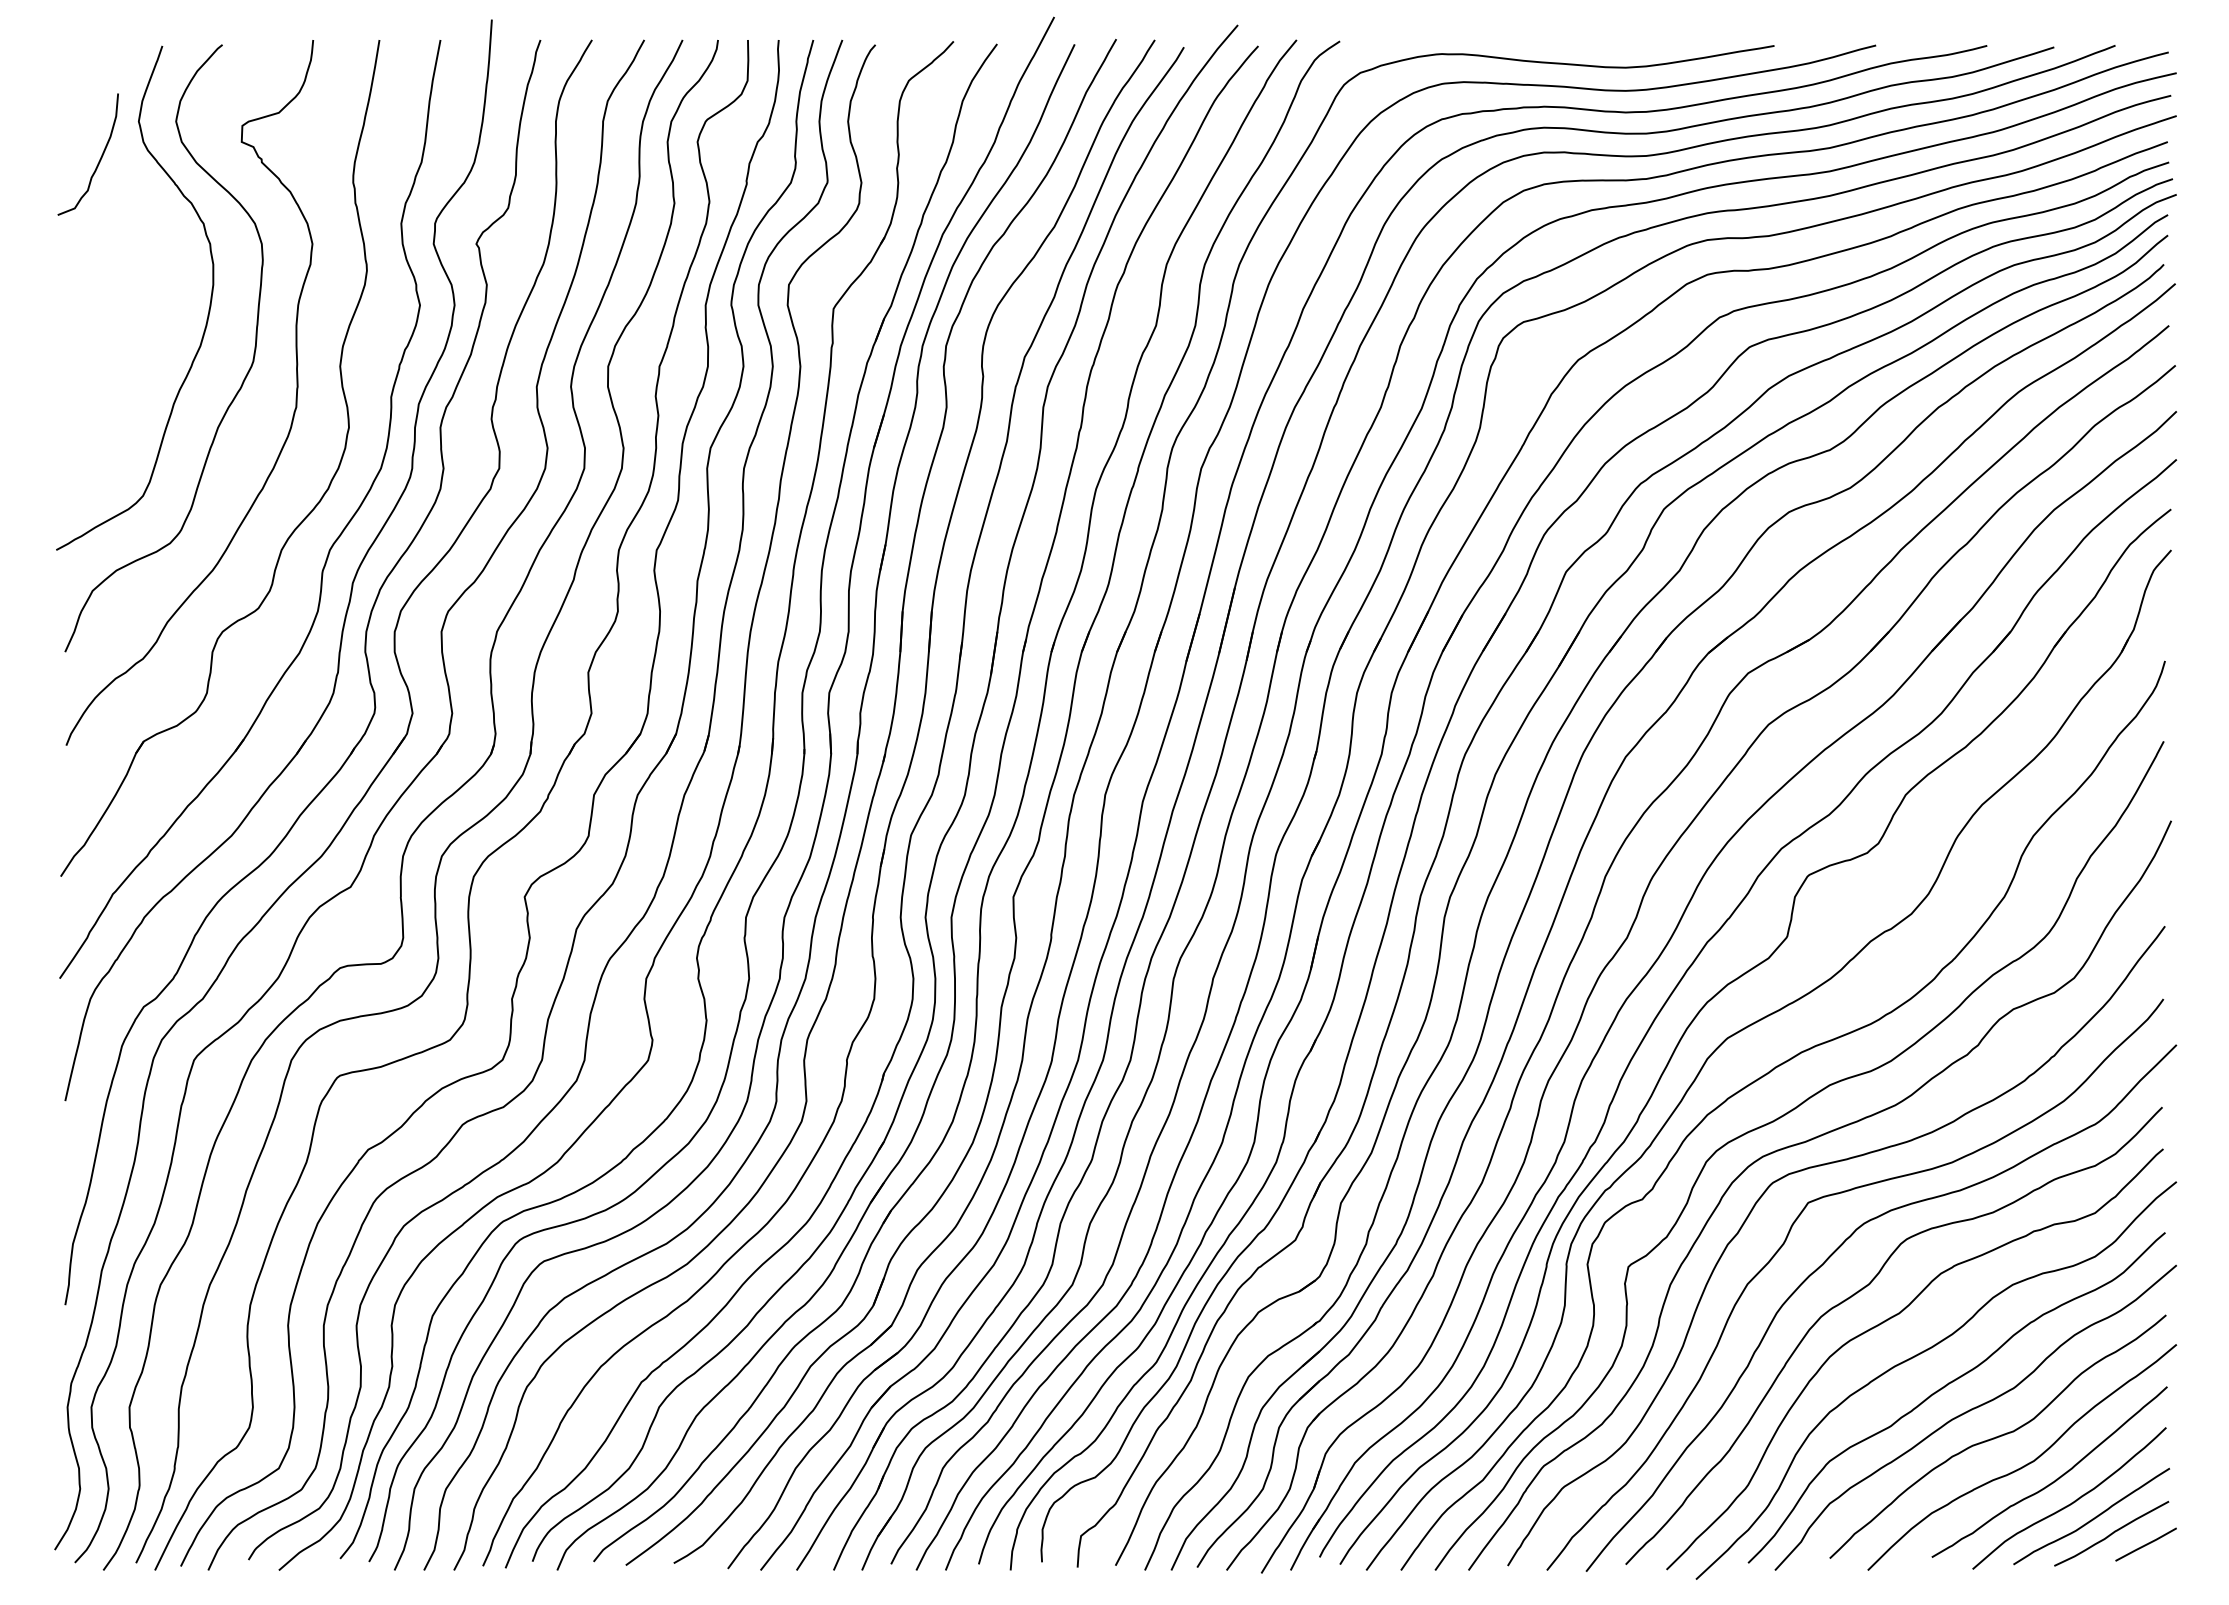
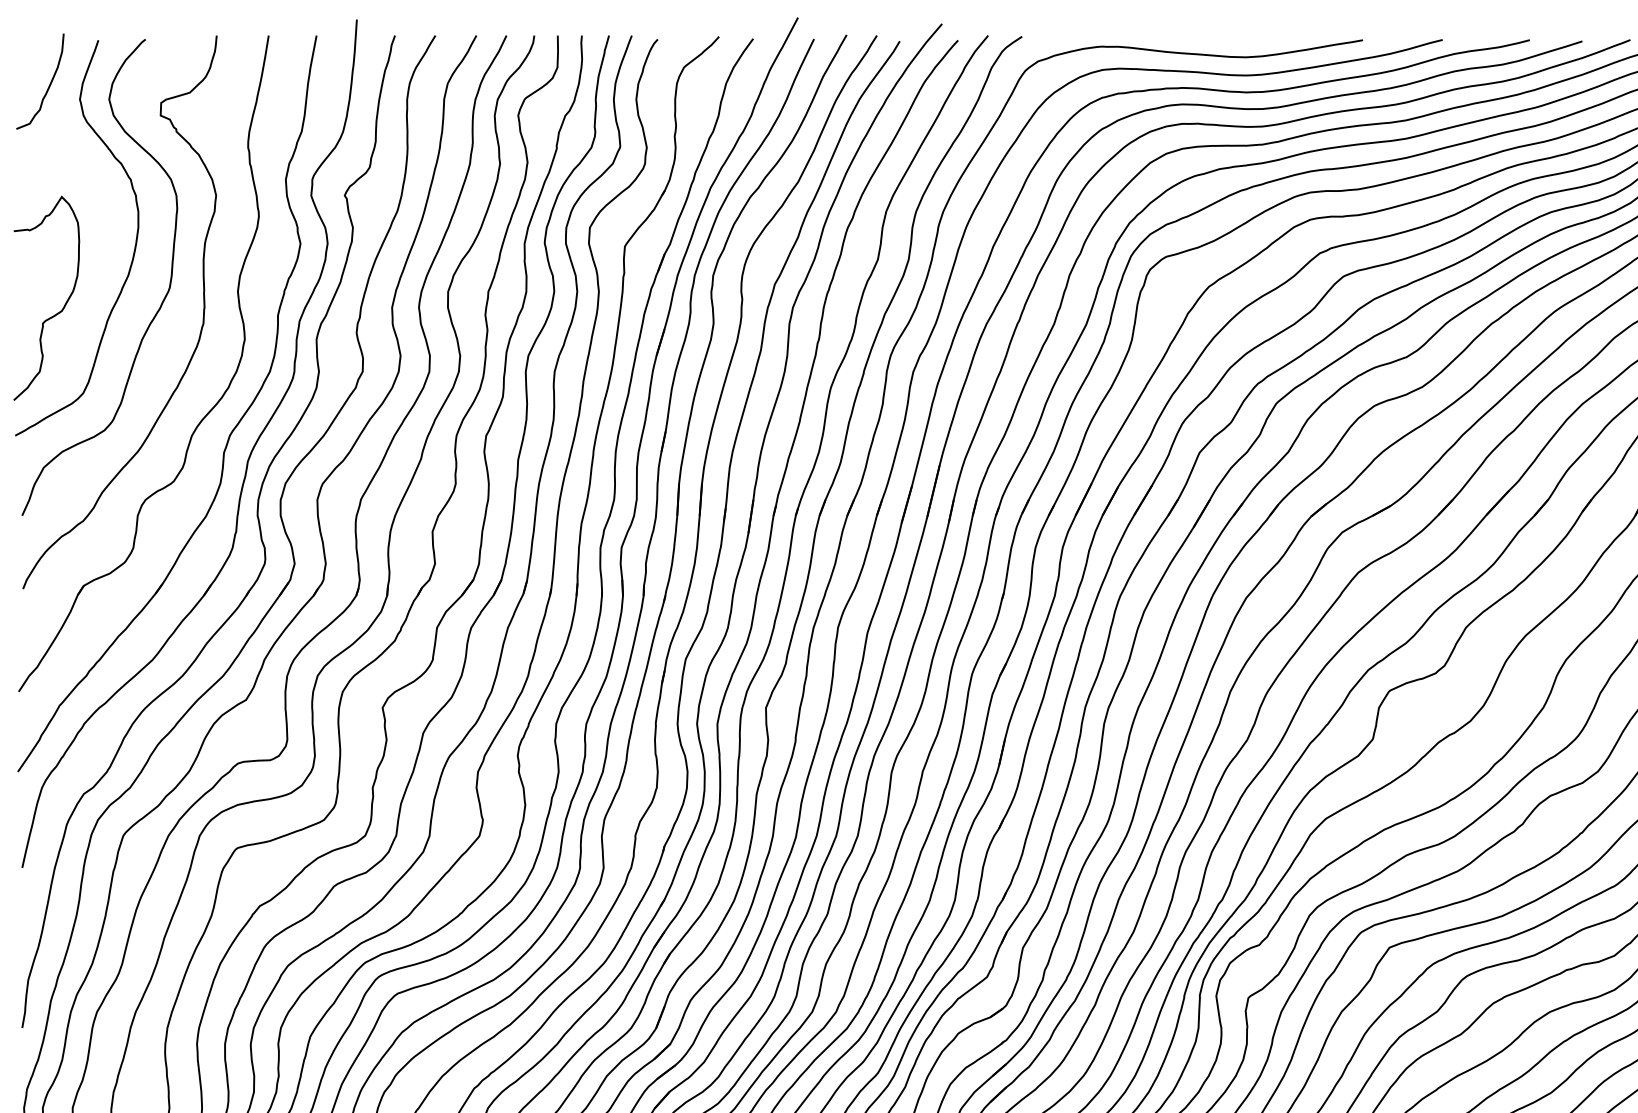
curve: (99, 159) -> (49, 85), moved
curve: (108, 394) -> (56, 313), added

